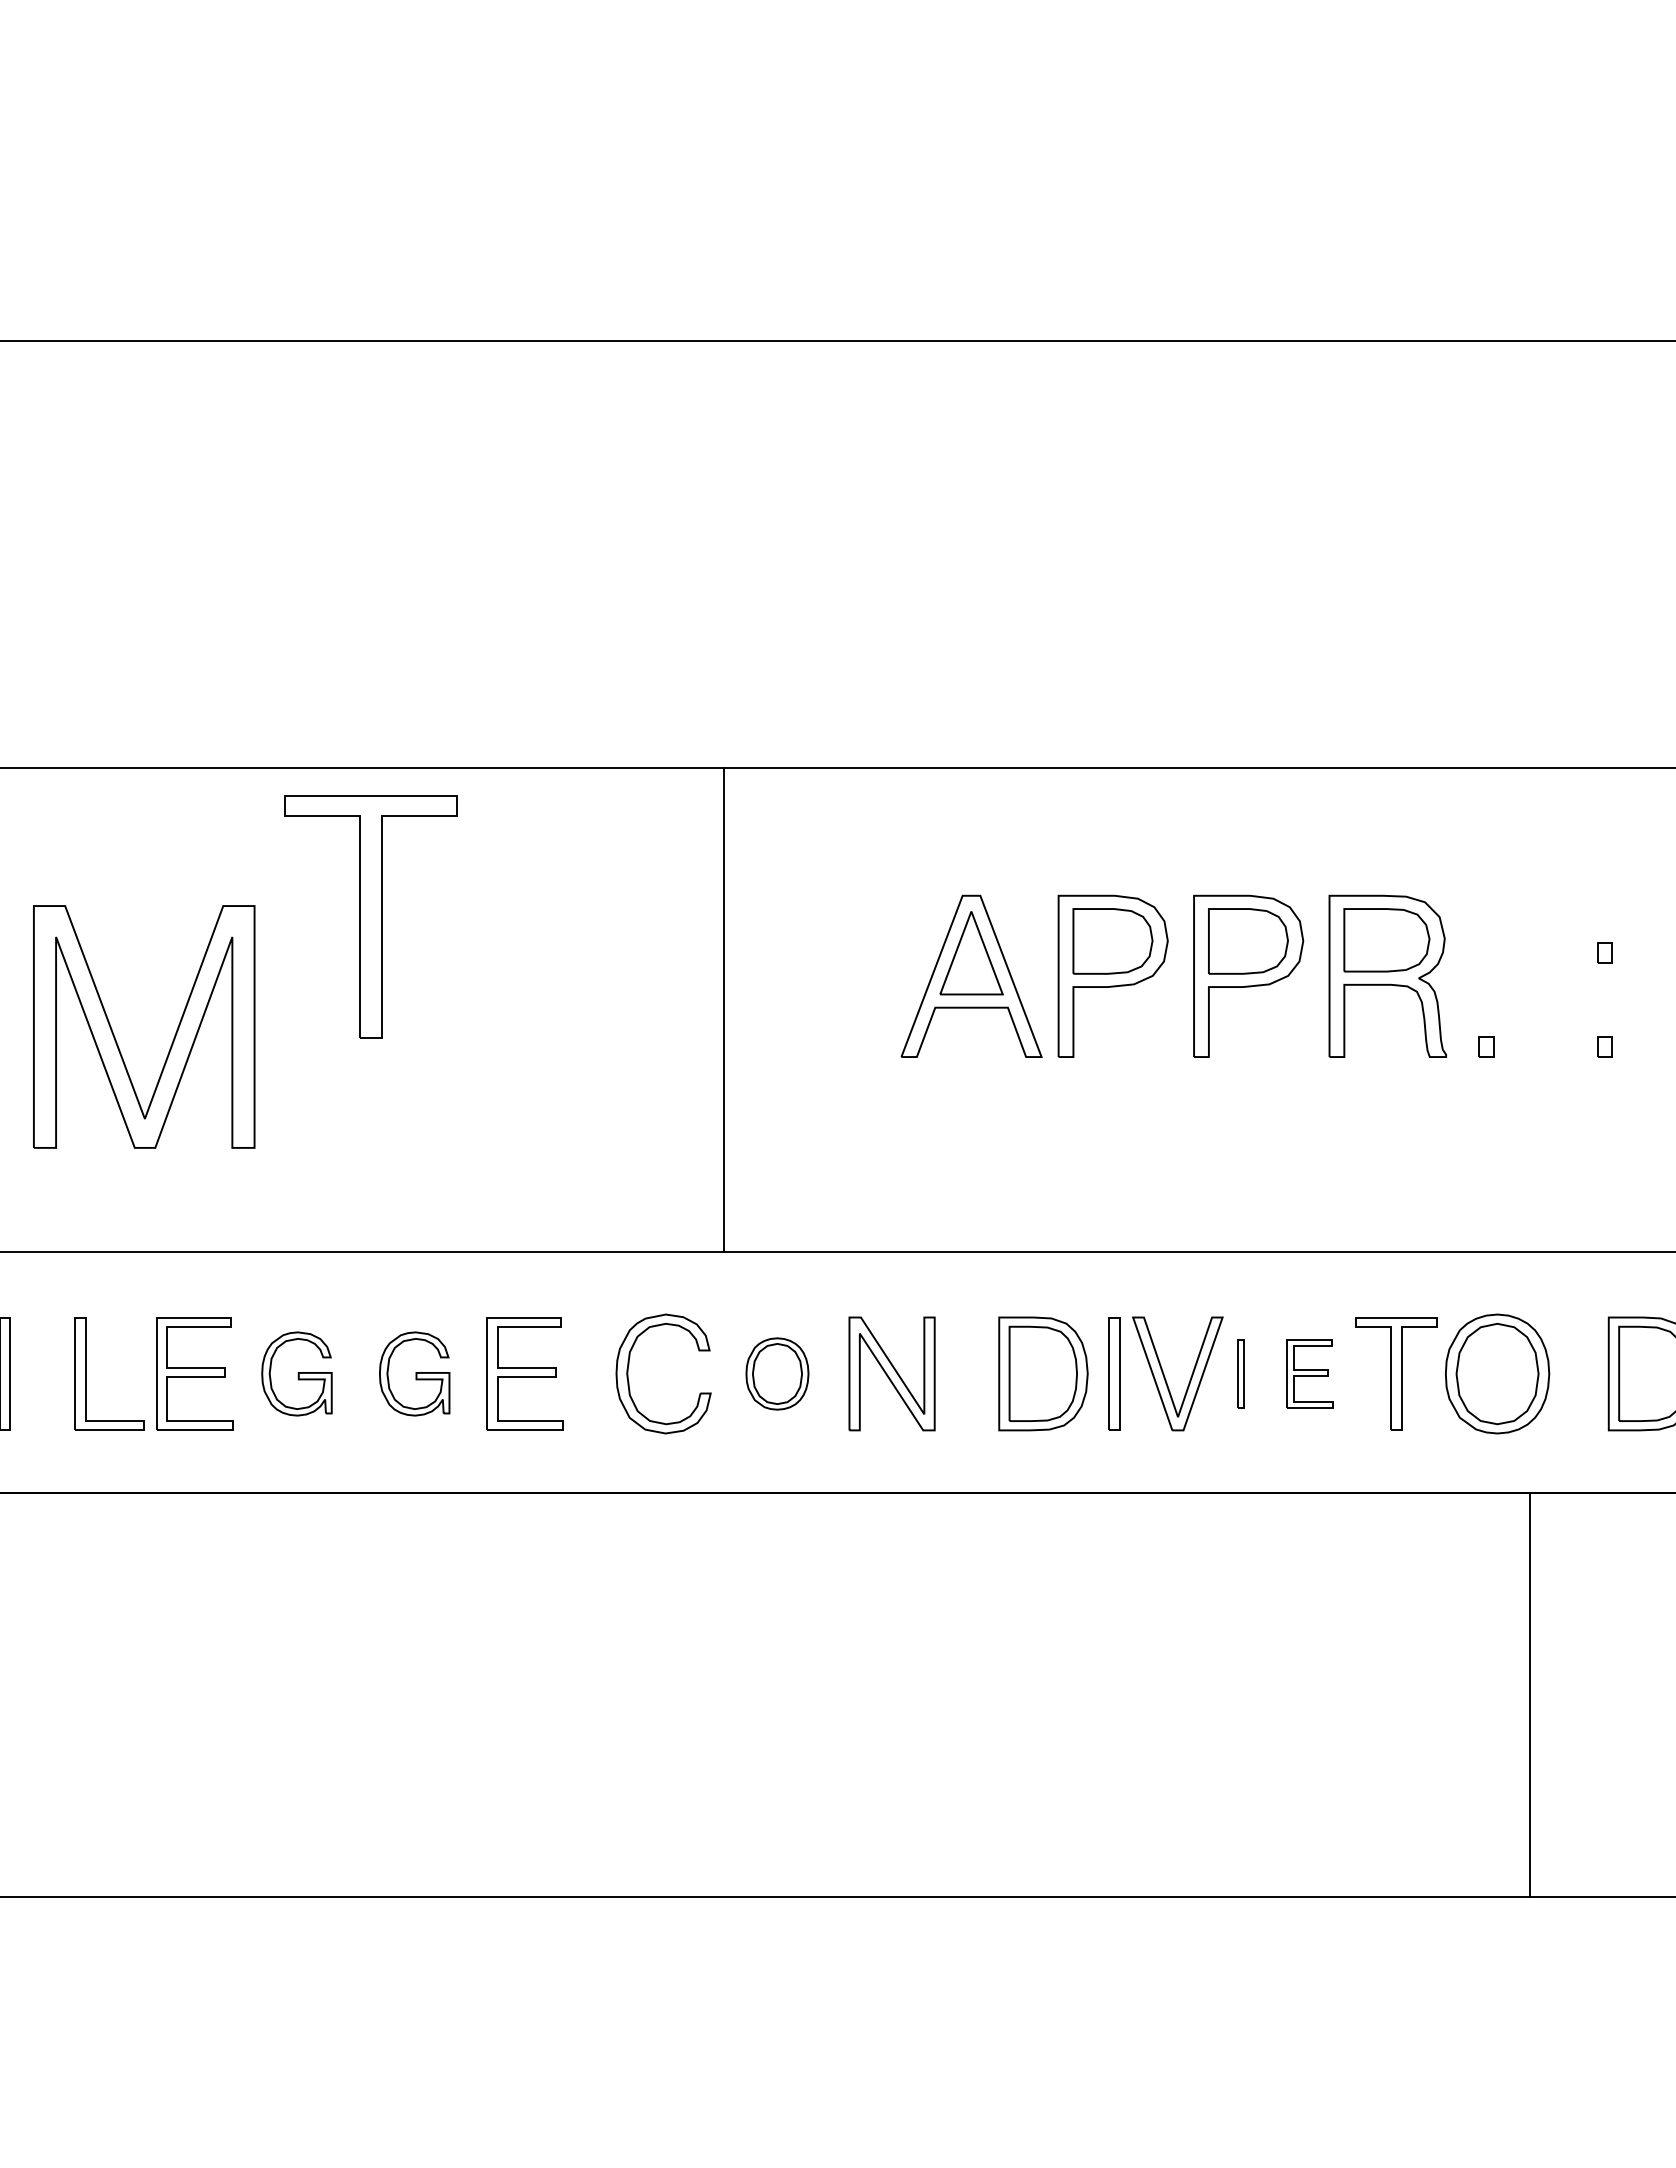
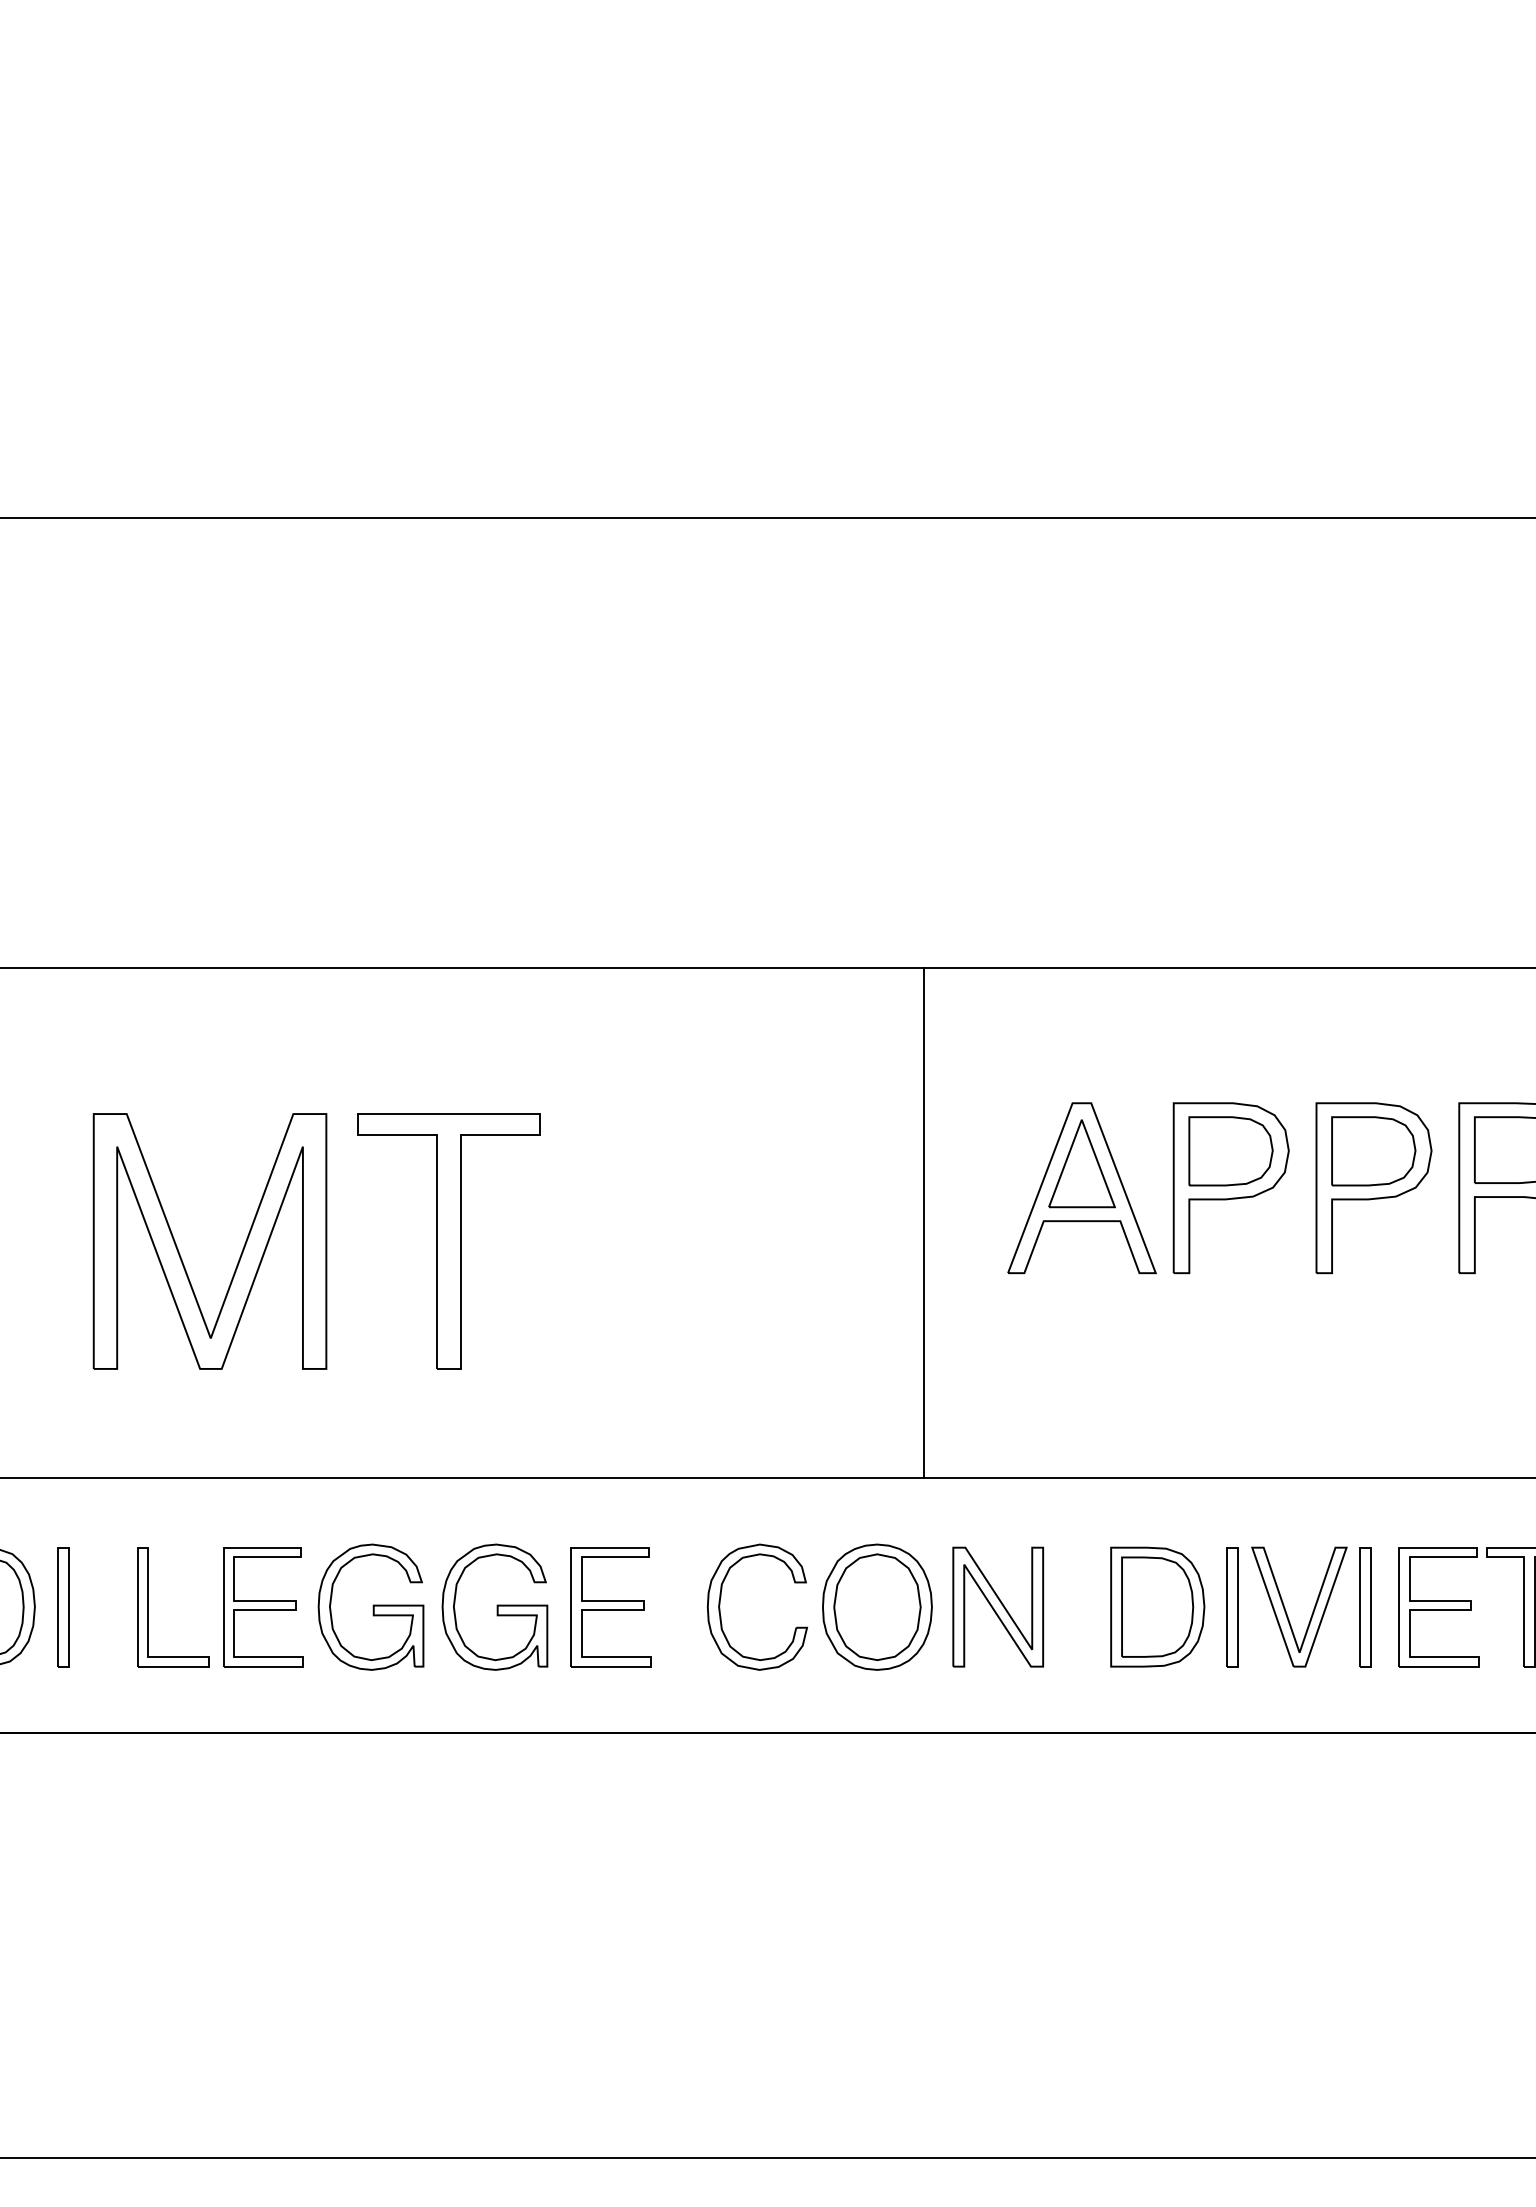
part: (370, 916) -> (448, 1240), moved
line: (723, 1009) -> (923, 1223), moved
part: (296, 1373) -> (370, 1606), size x1.43
part: (414, 1373) -> (494, 1606), size x1.43
part: (777, 1373) -> (877, 1606), size x1.67
part: (1240, 1373) -> (1365, 1606), size x1.67
part: (1309, 1373) -> (1438, 1606), size x1.67

